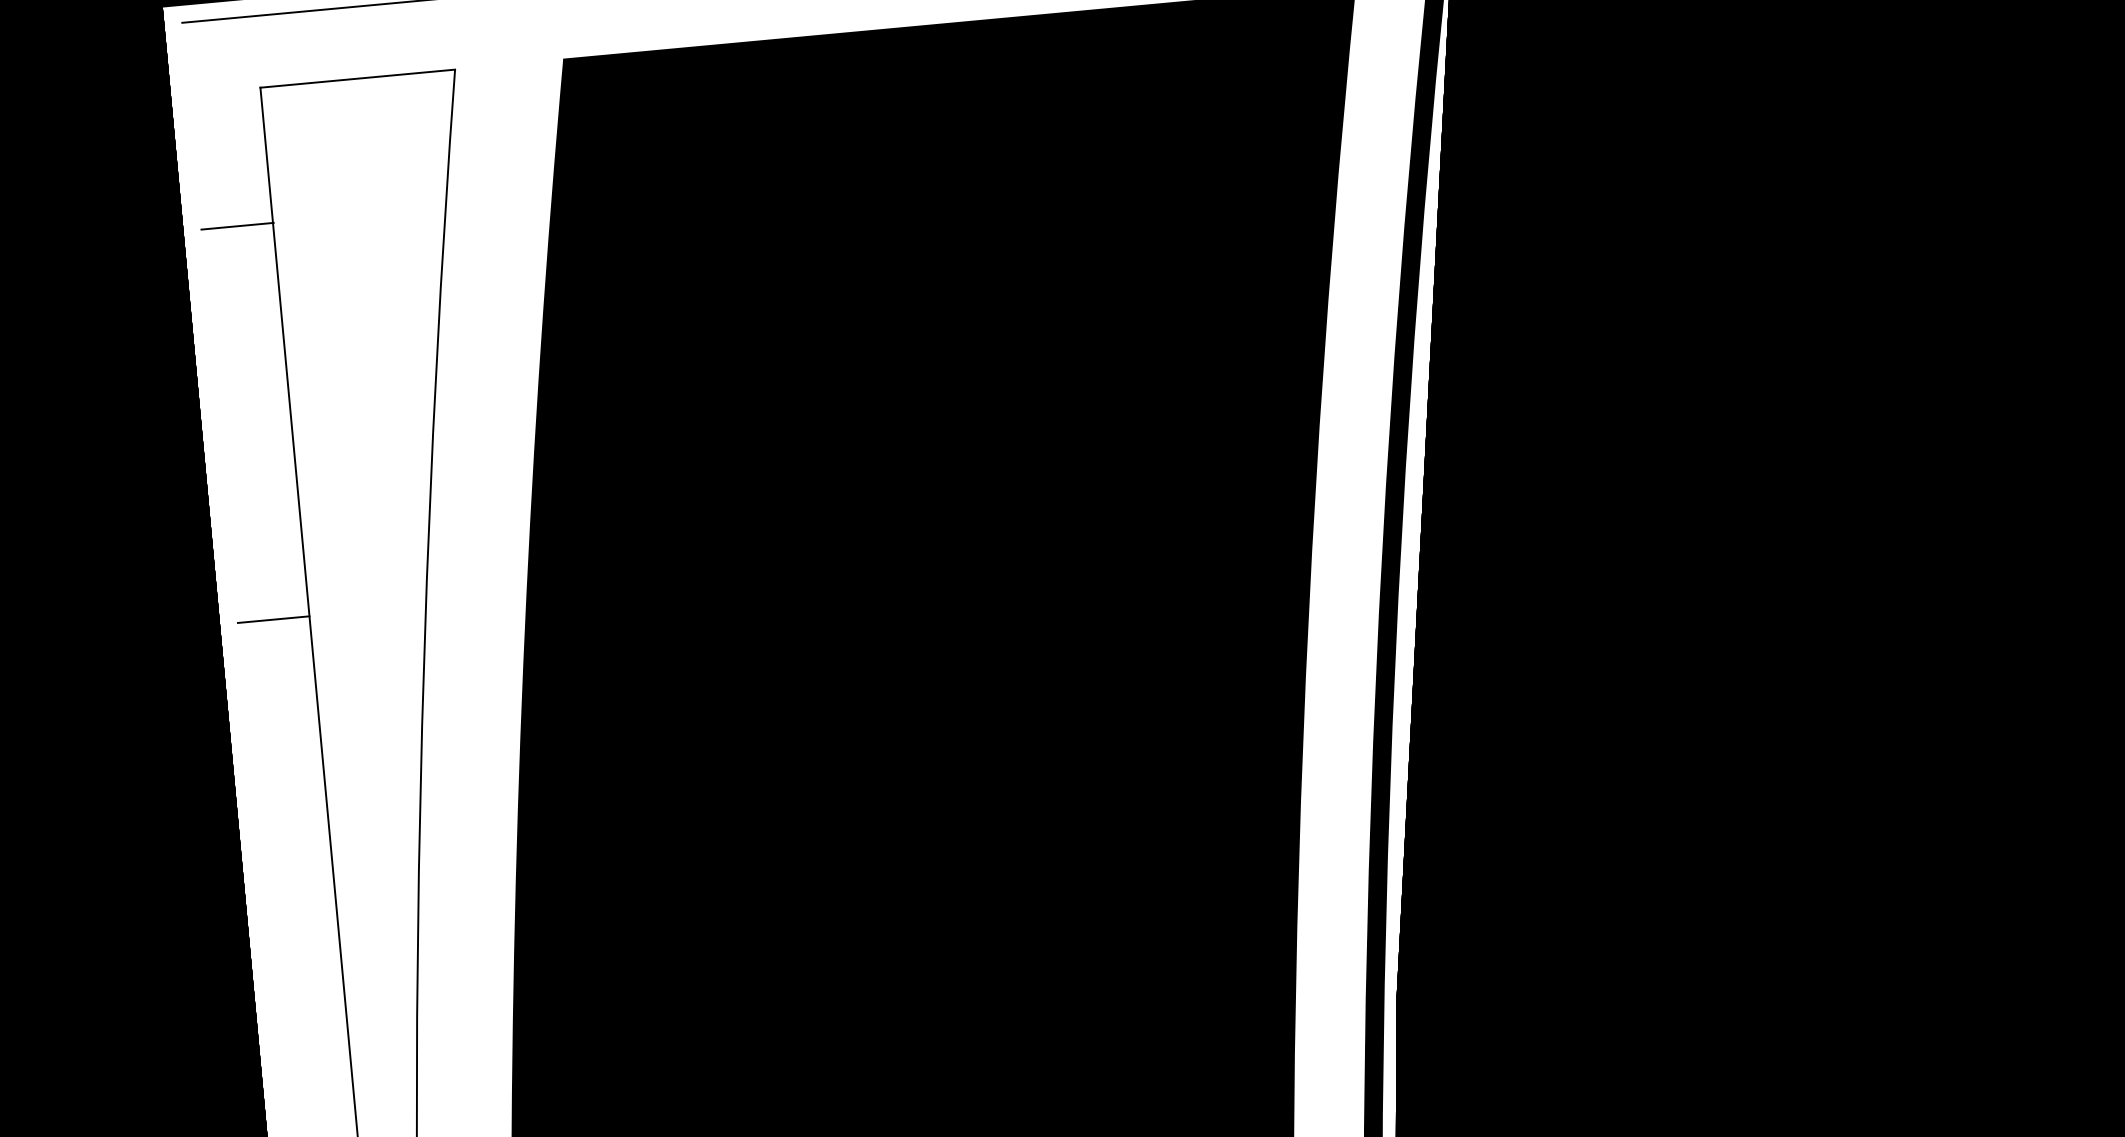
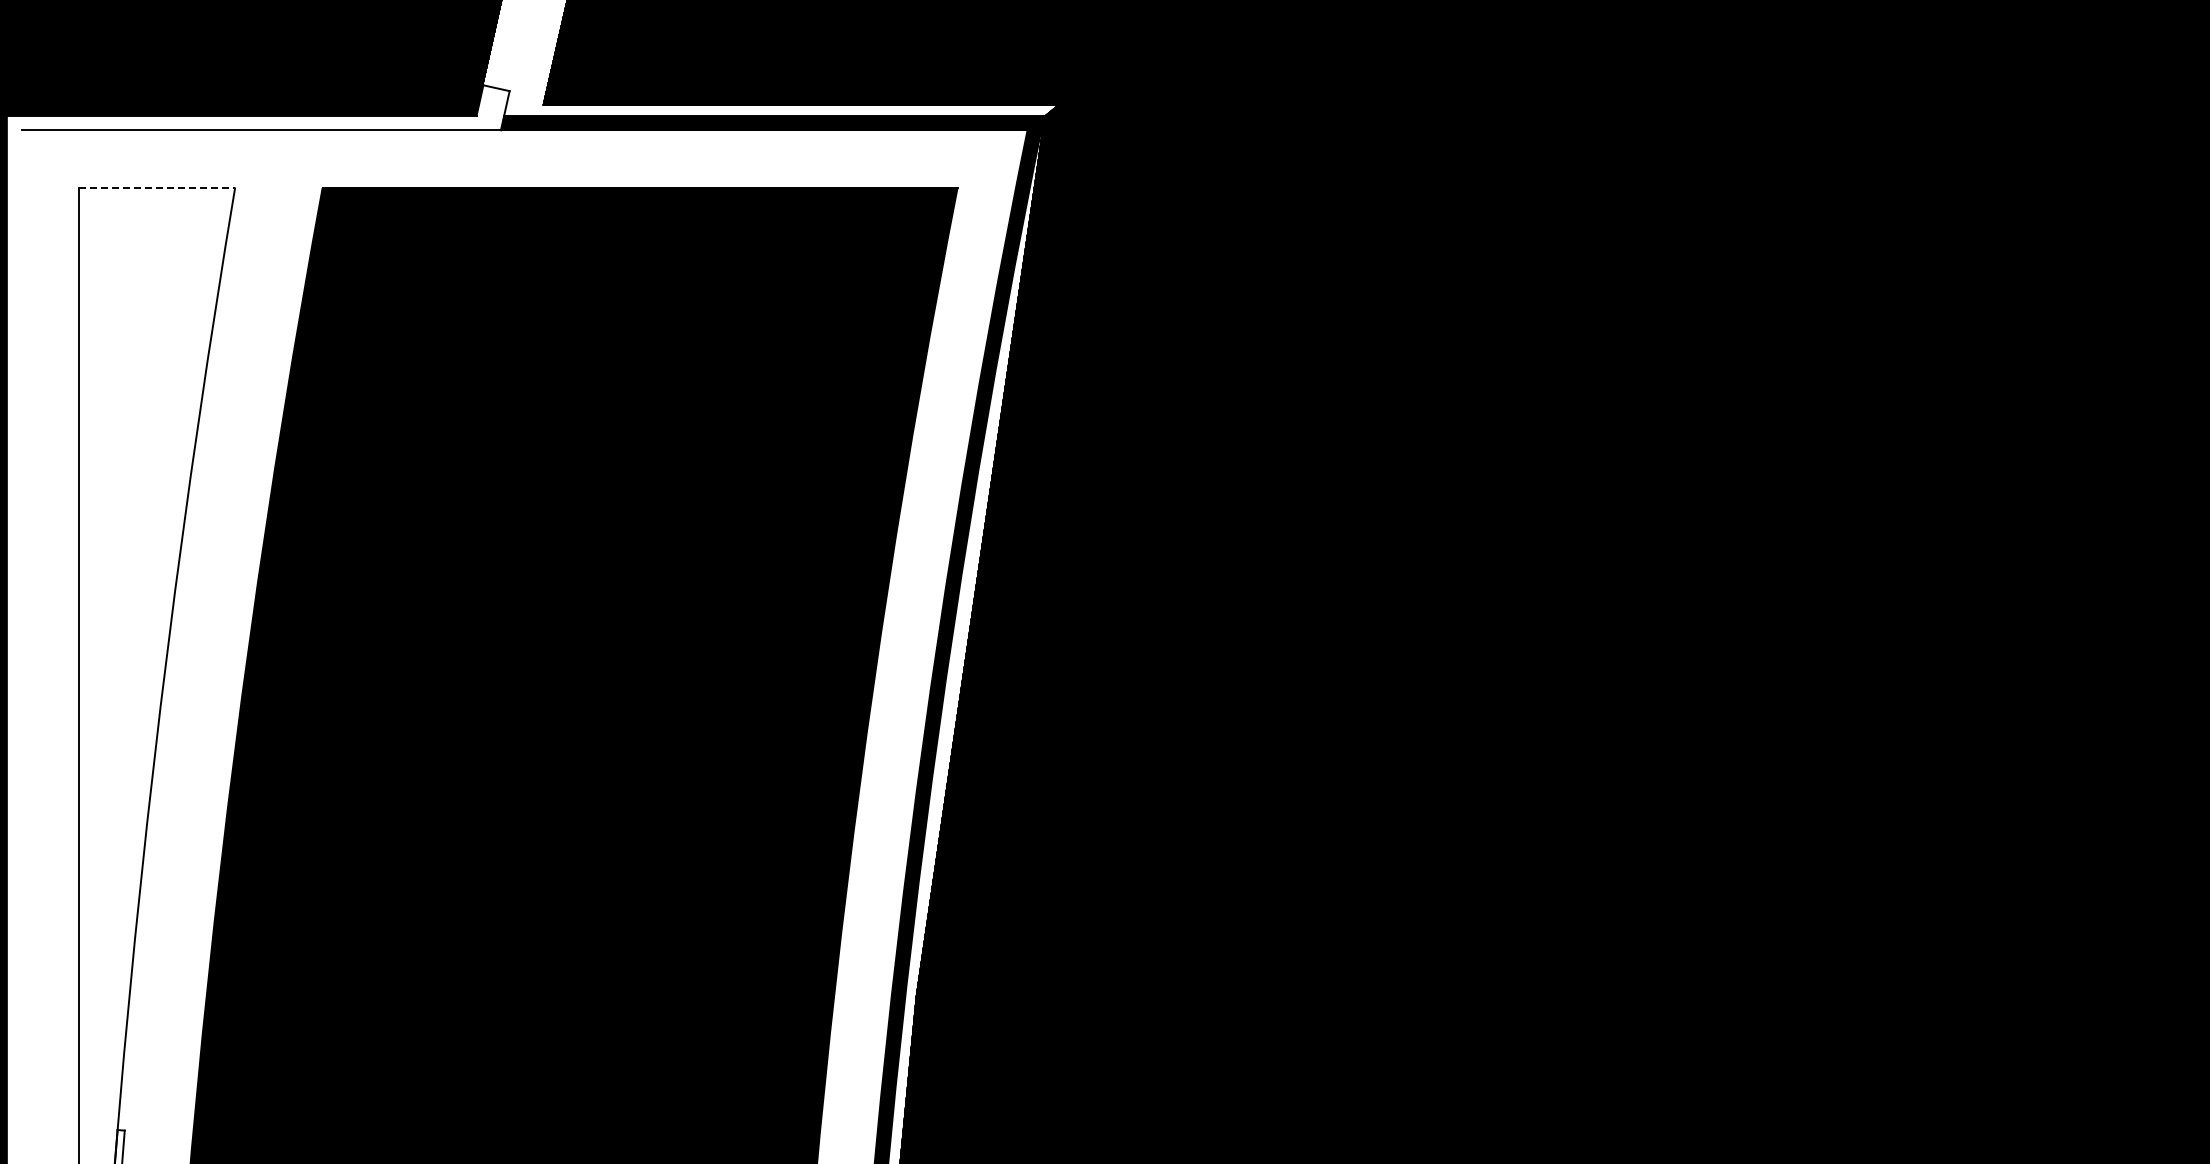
line: (358, 78) -> (157, 187), solid -> dashed
line: (237, 226) -> (50, 296), removed
line: (272, 619) -> (49, 611), removed

